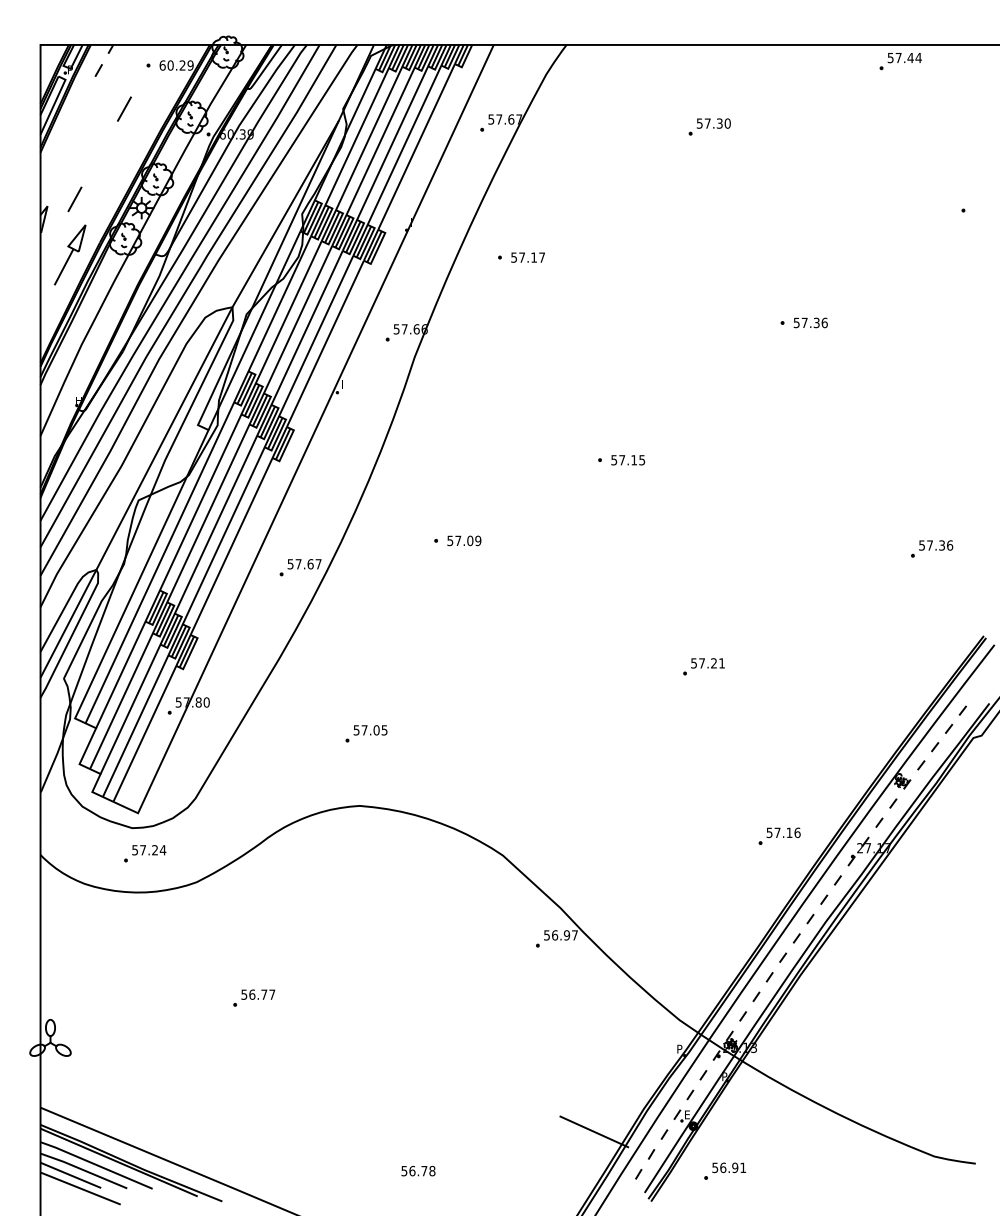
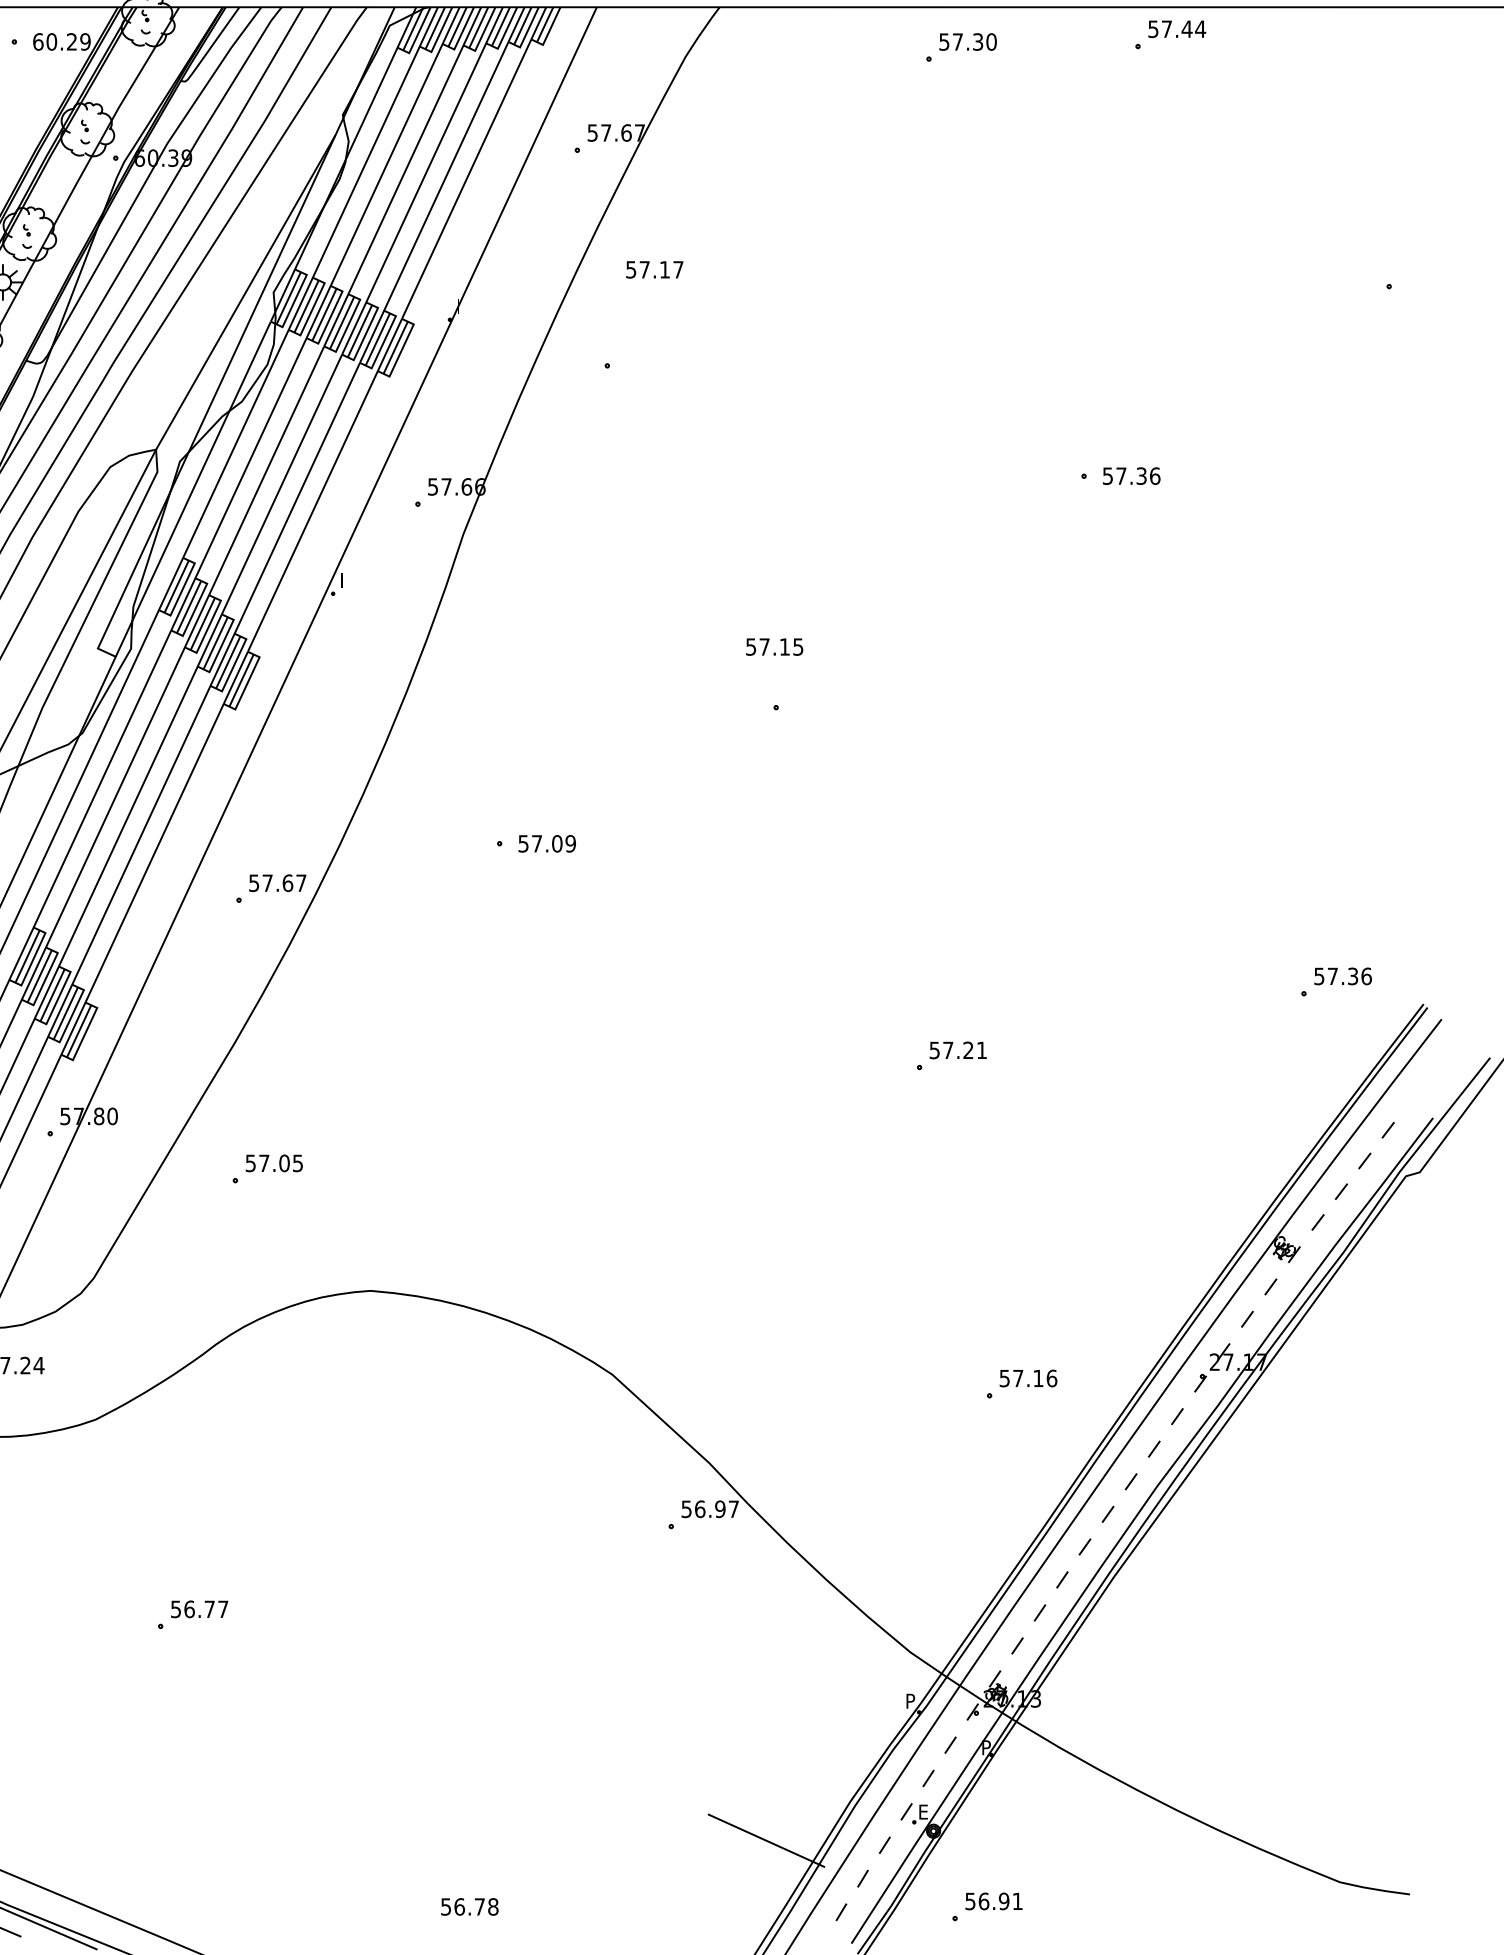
part: (900, 61) -> (1169, 35), moved
part: (709, 126) -> (960, 46), moved
text: (527, 257) -> (653, 269), moved
text: (628, 460) -> (775, 647), moved
part: (932, 548) -> (1336, 981), moved
part: (366, 733) -> (267, 1168), moved
part: (779, 835) -> (1021, 1382), moved

